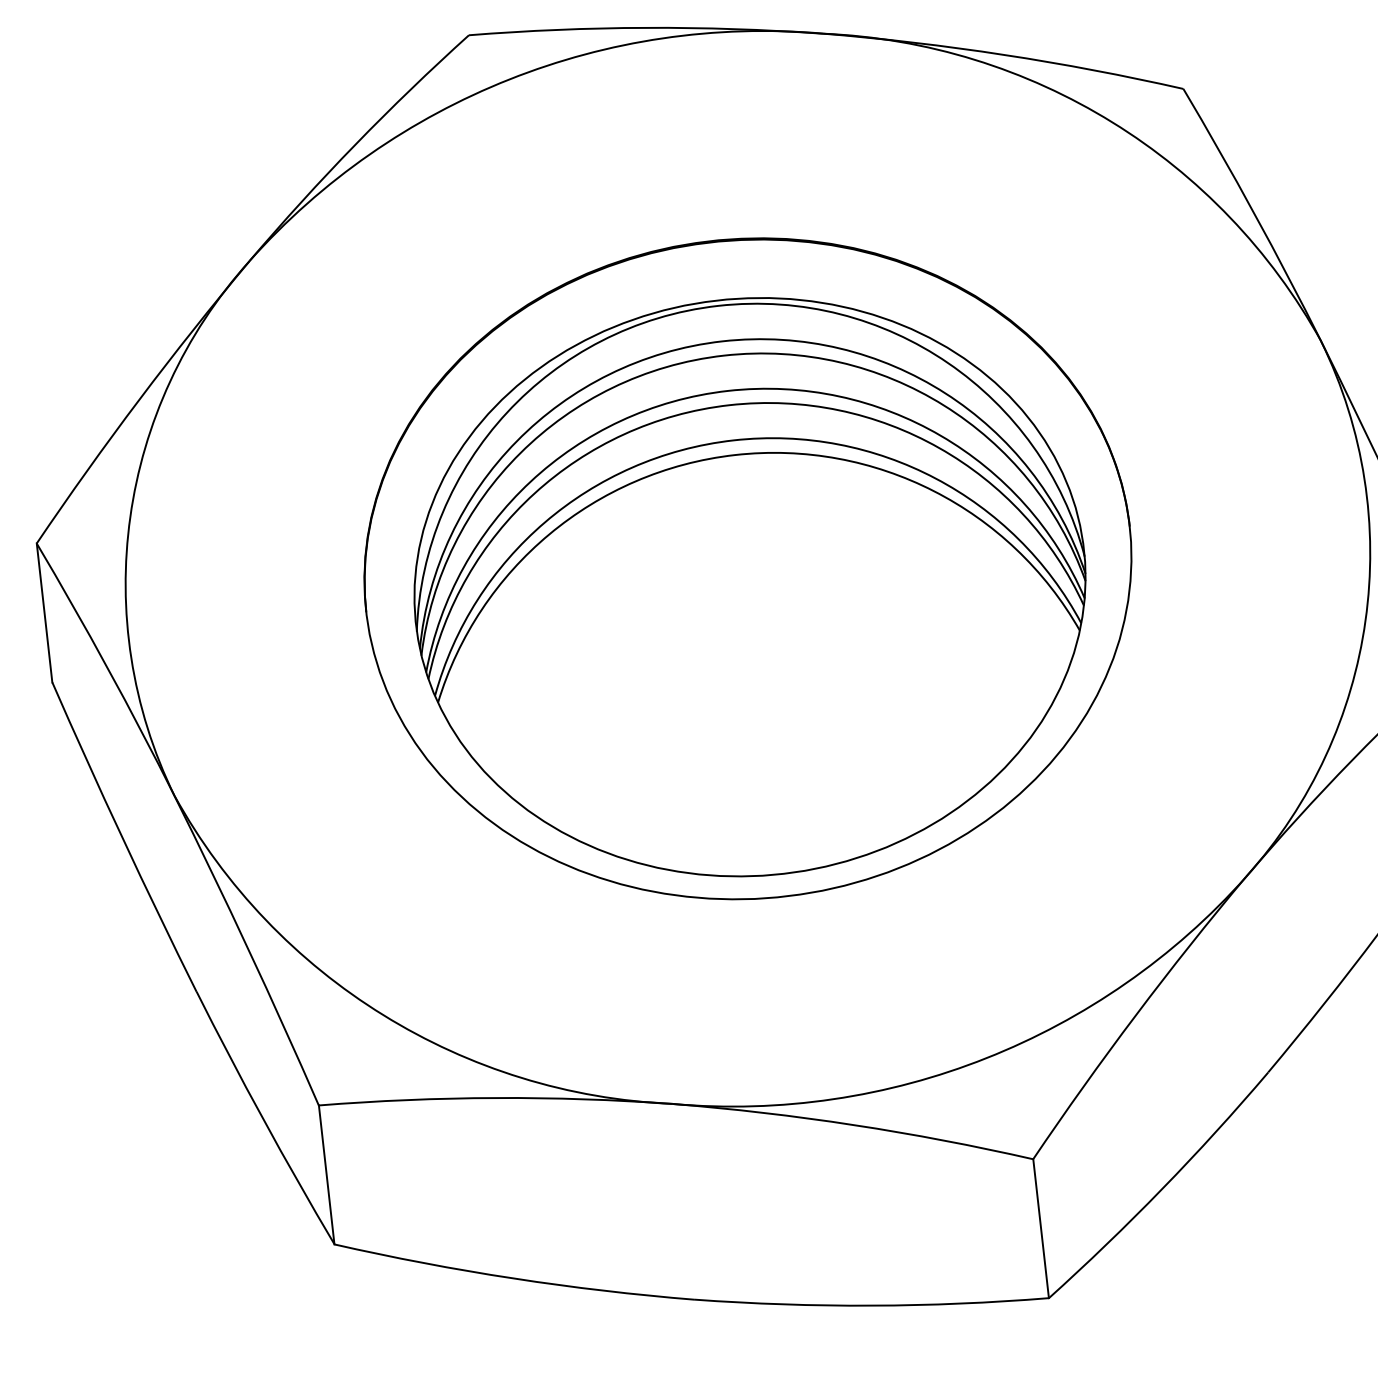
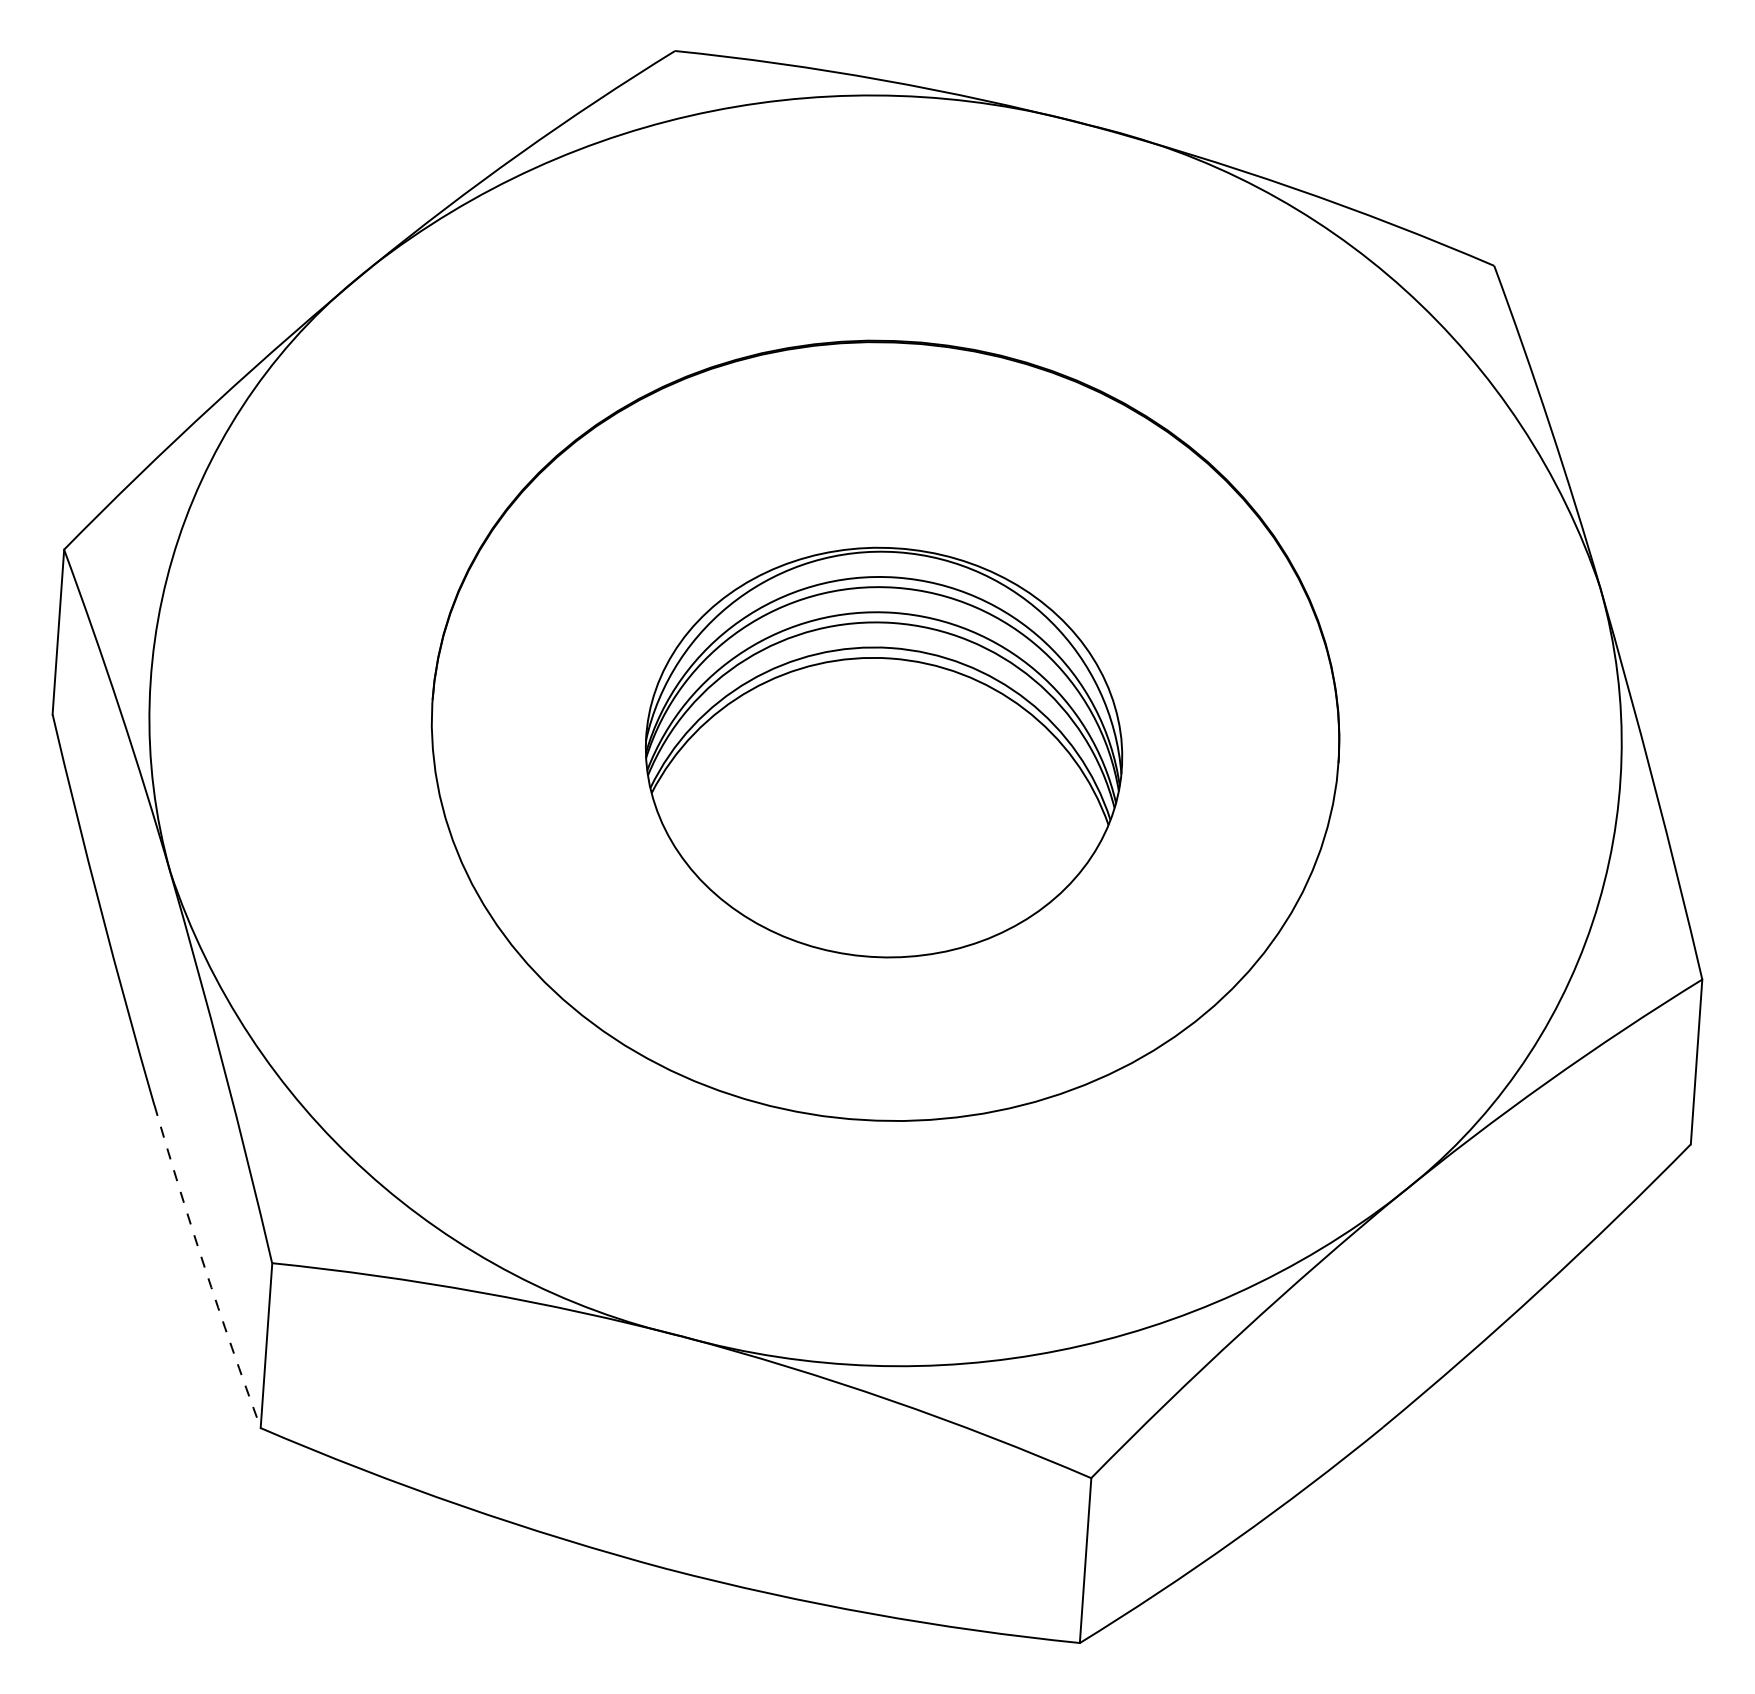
part: (749, 587) -> (883, 752), size x0.6
arc: (263, 1119) -> (204, 1267), solid -> dashed

